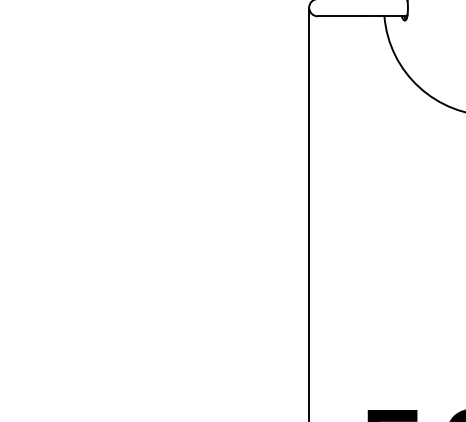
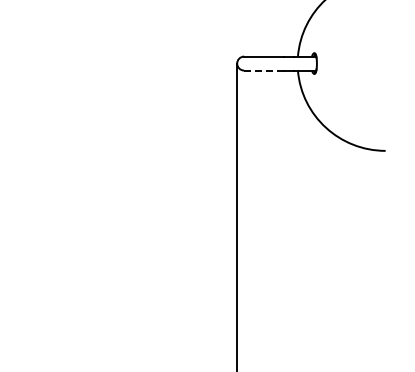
line: (342, 16) -> (264, 70), solid -> dashed

